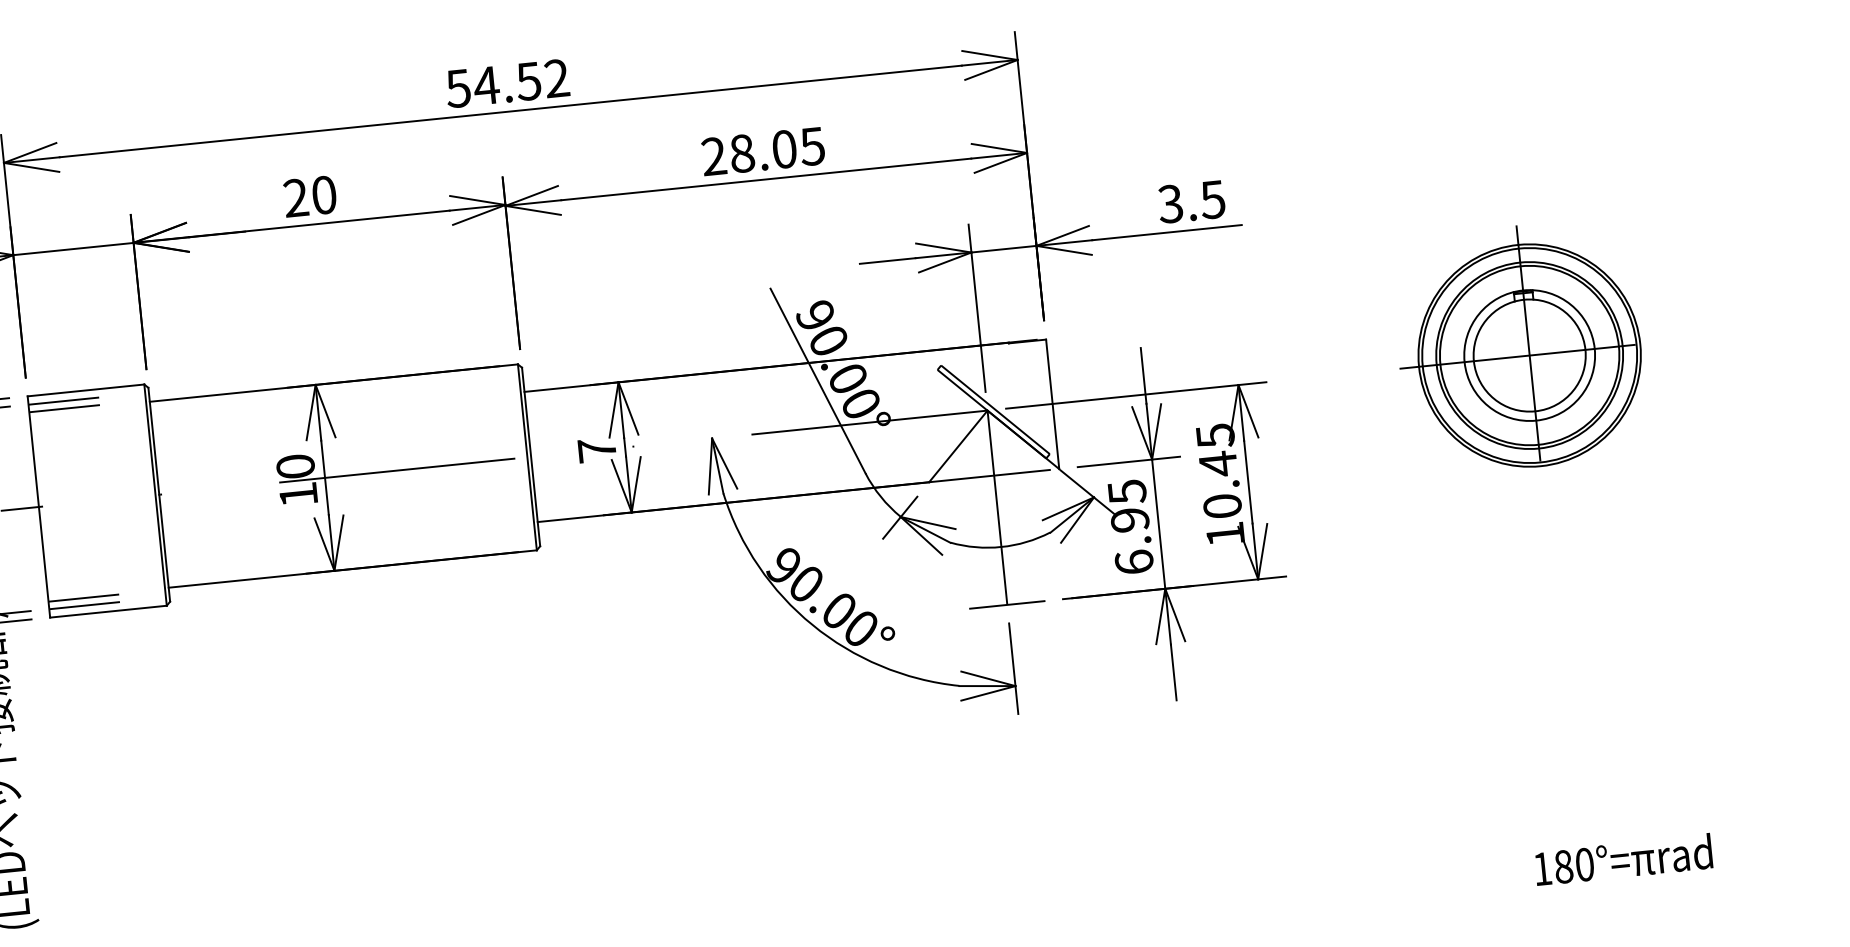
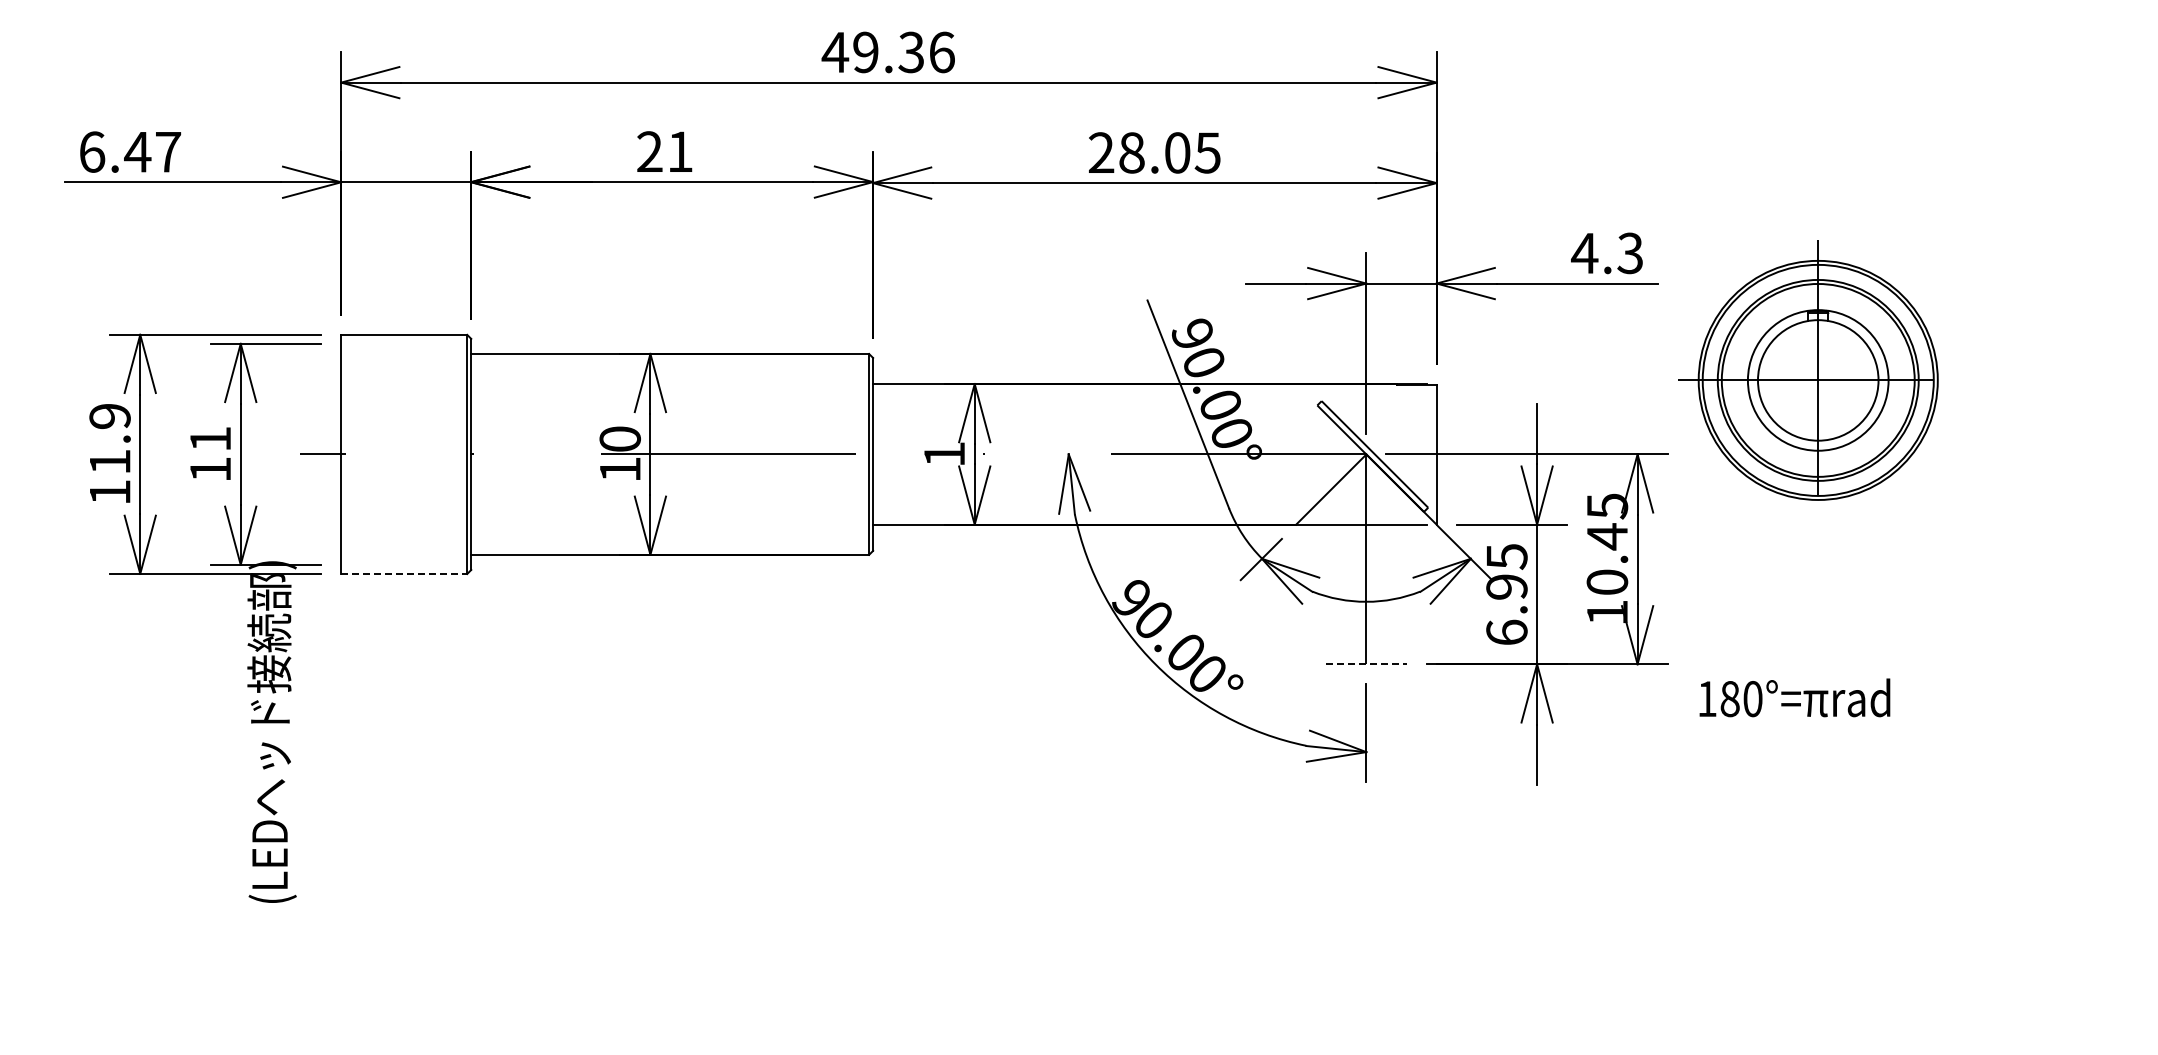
text: (506, 83) -> (887, 52), 54.52 -> 49.36
text: (324, 194) -> (680, 151), 20 -> 21
text: (1190, 202) -> (1606, 253), 3.5 -> 4.3
part: (1519, 347) -> (1808, 370), moved
line: (63, 400) -> (379, 343), removed
line: (64, 409) -> (379, 352), removed
text: (597, 449) -> (944, 453), 7 -> 1
line: (83, 597) -> (379, 556), removed
line: (1007, 604) -> (1366, 664), solid -> dashed
line: (84, 605) -> (379, 564), removed
line: (108, 611) -> (404, 573), solid -> dashed
text: (1623, 859) -> (1794, 697), moved

